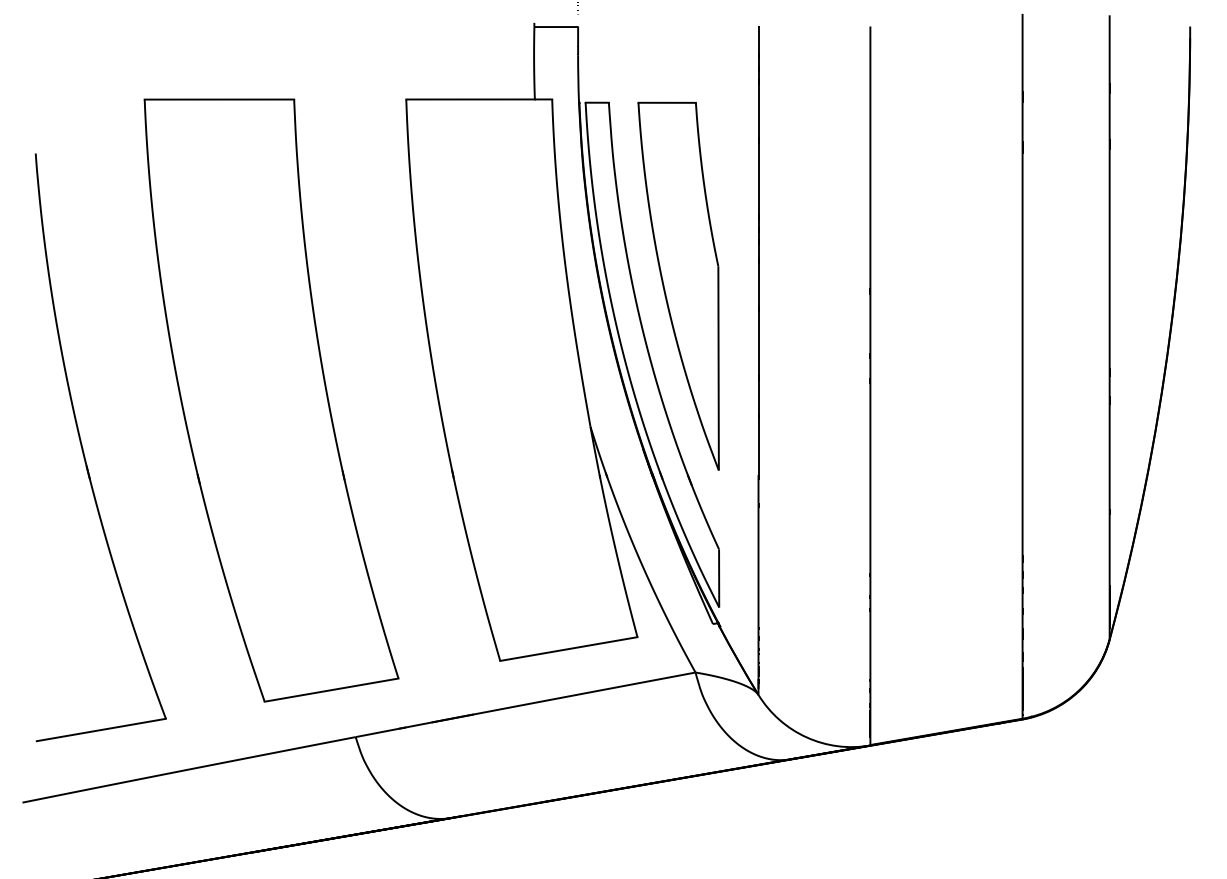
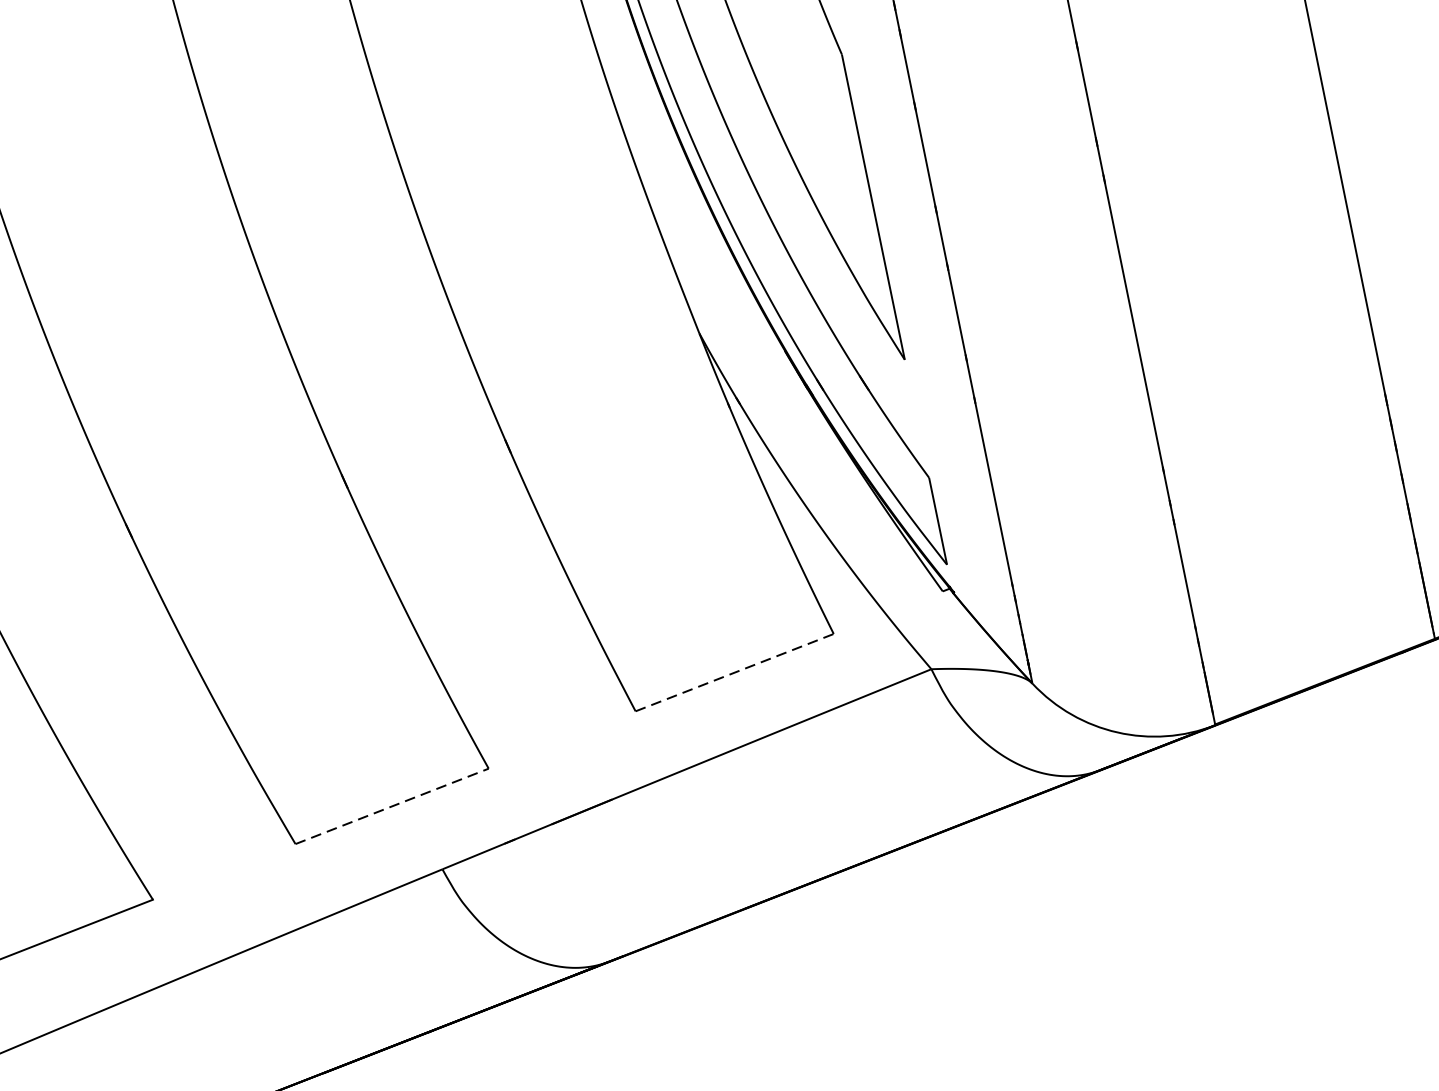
line: (568, 649) -> (734, 673), solid -> dashed
line: (331, 690) -> (392, 806), solid -> dashed

